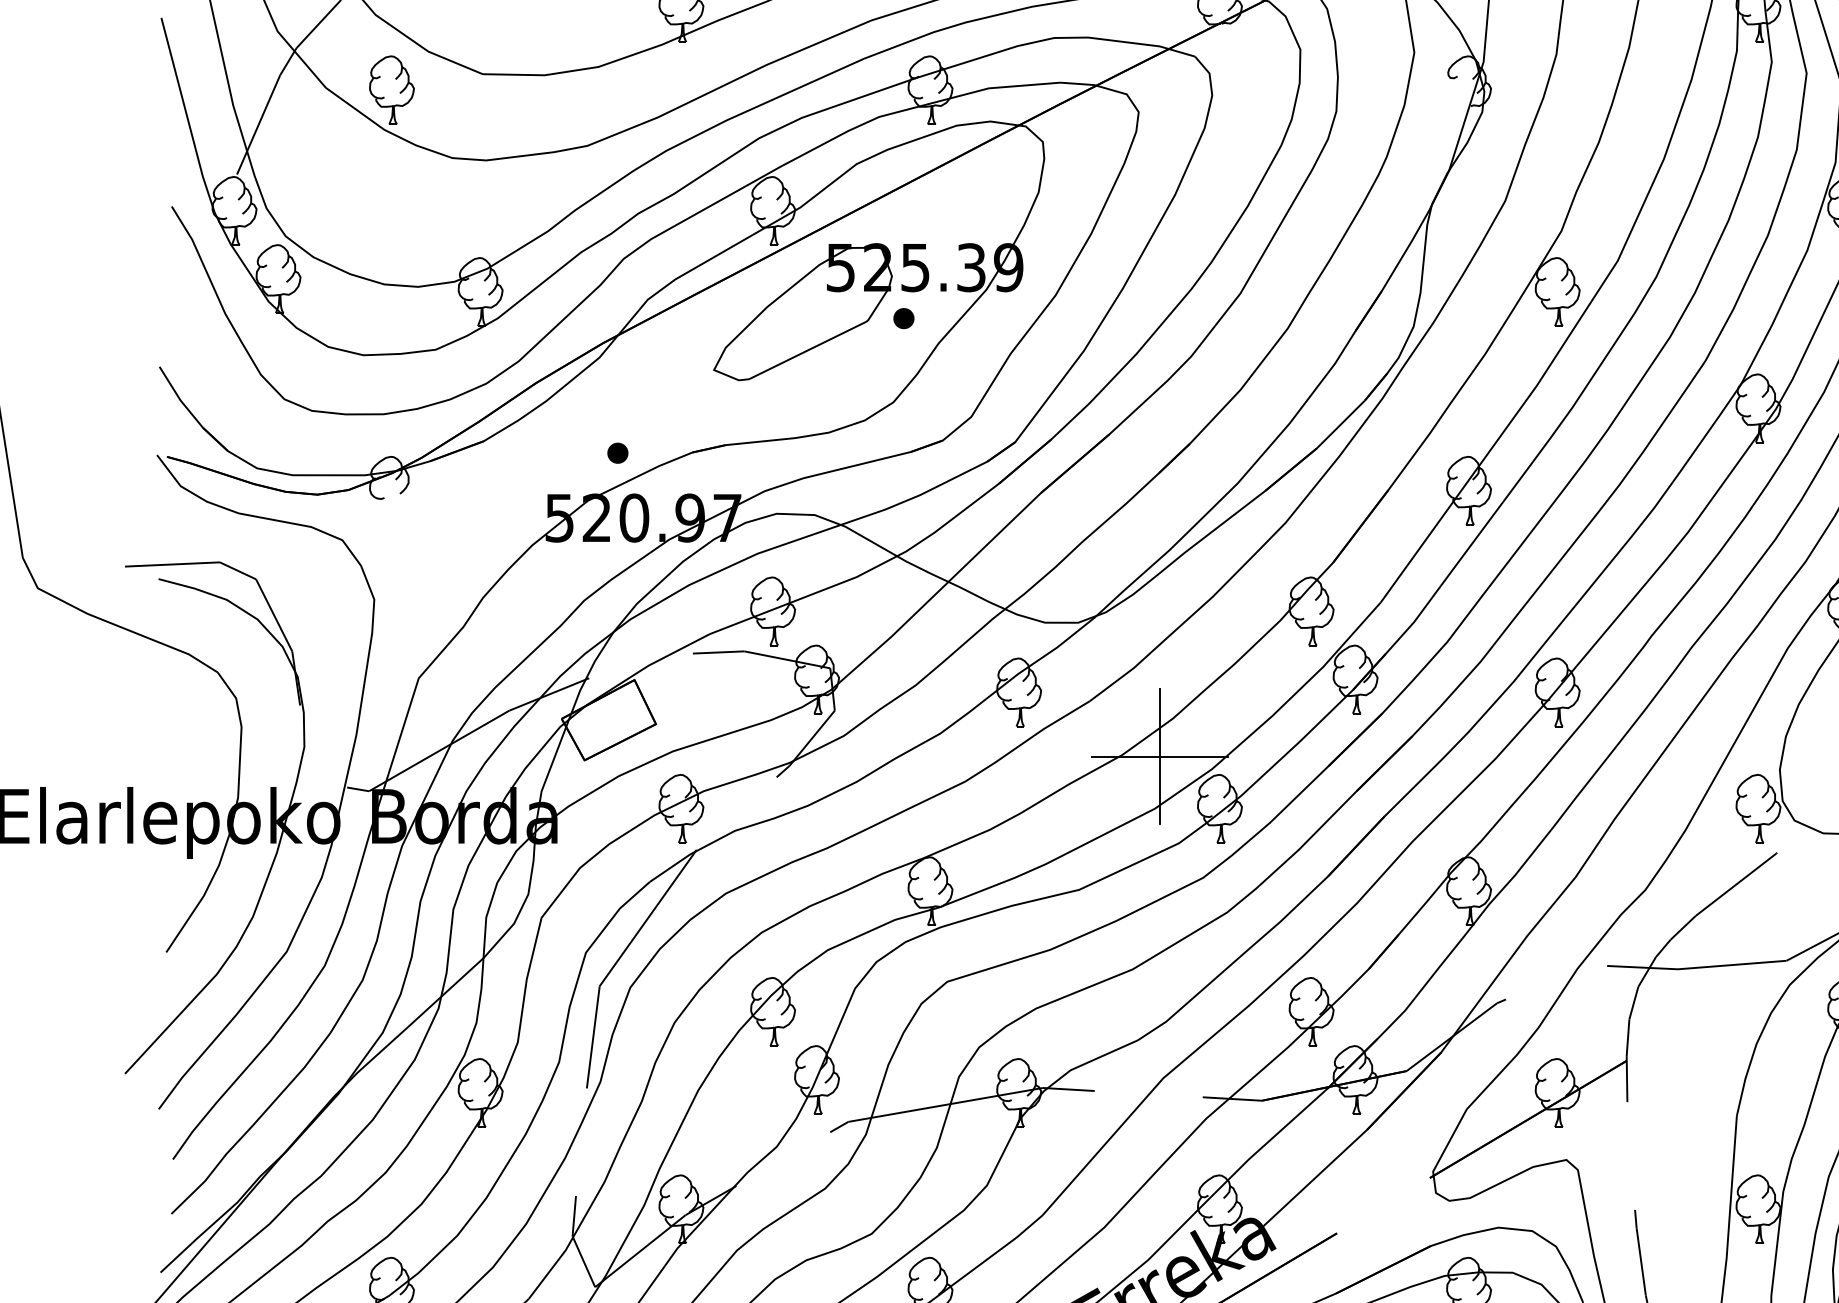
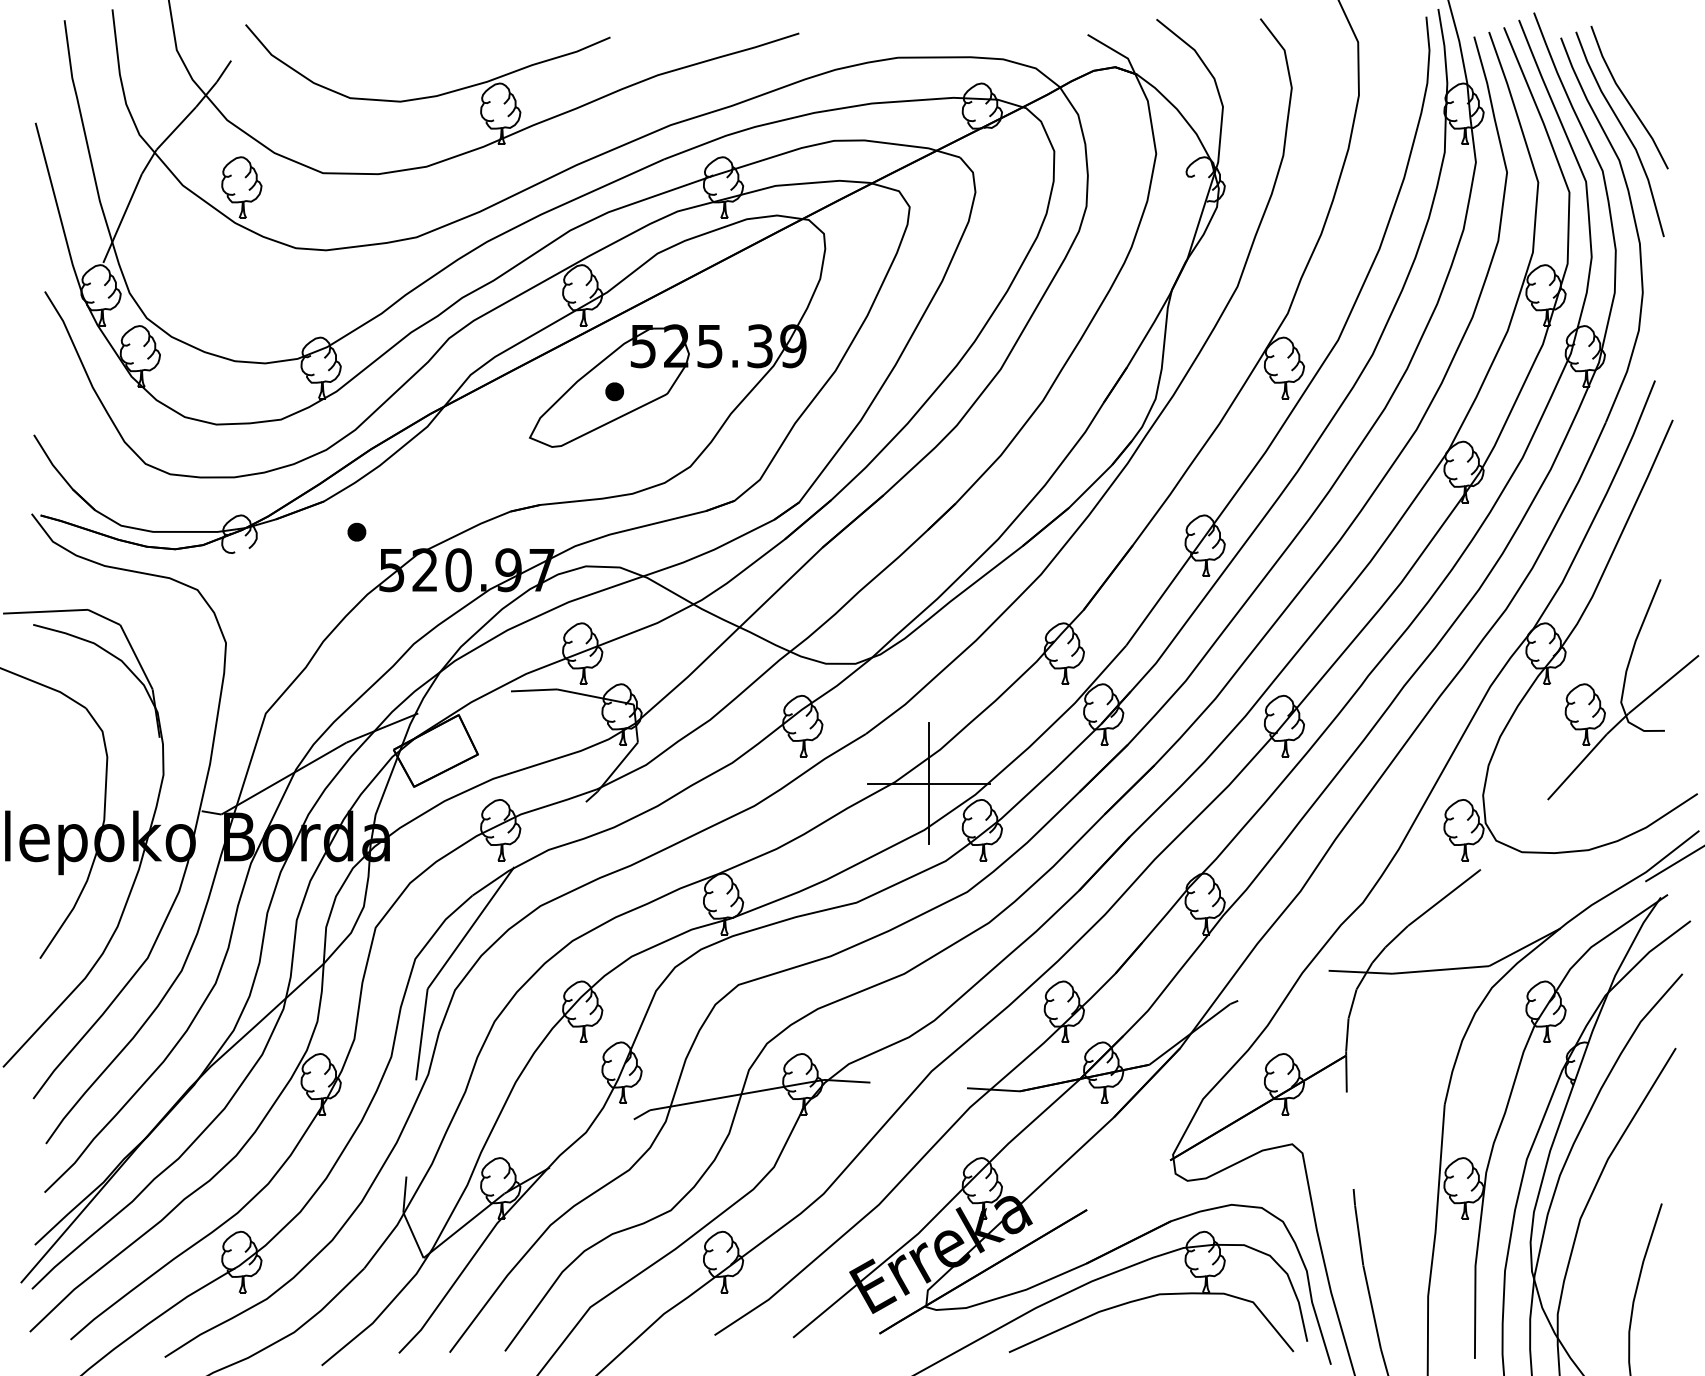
part: (903, 318) -> (614, 391), moved
part: (617, 452) -> (356, 531), moved

